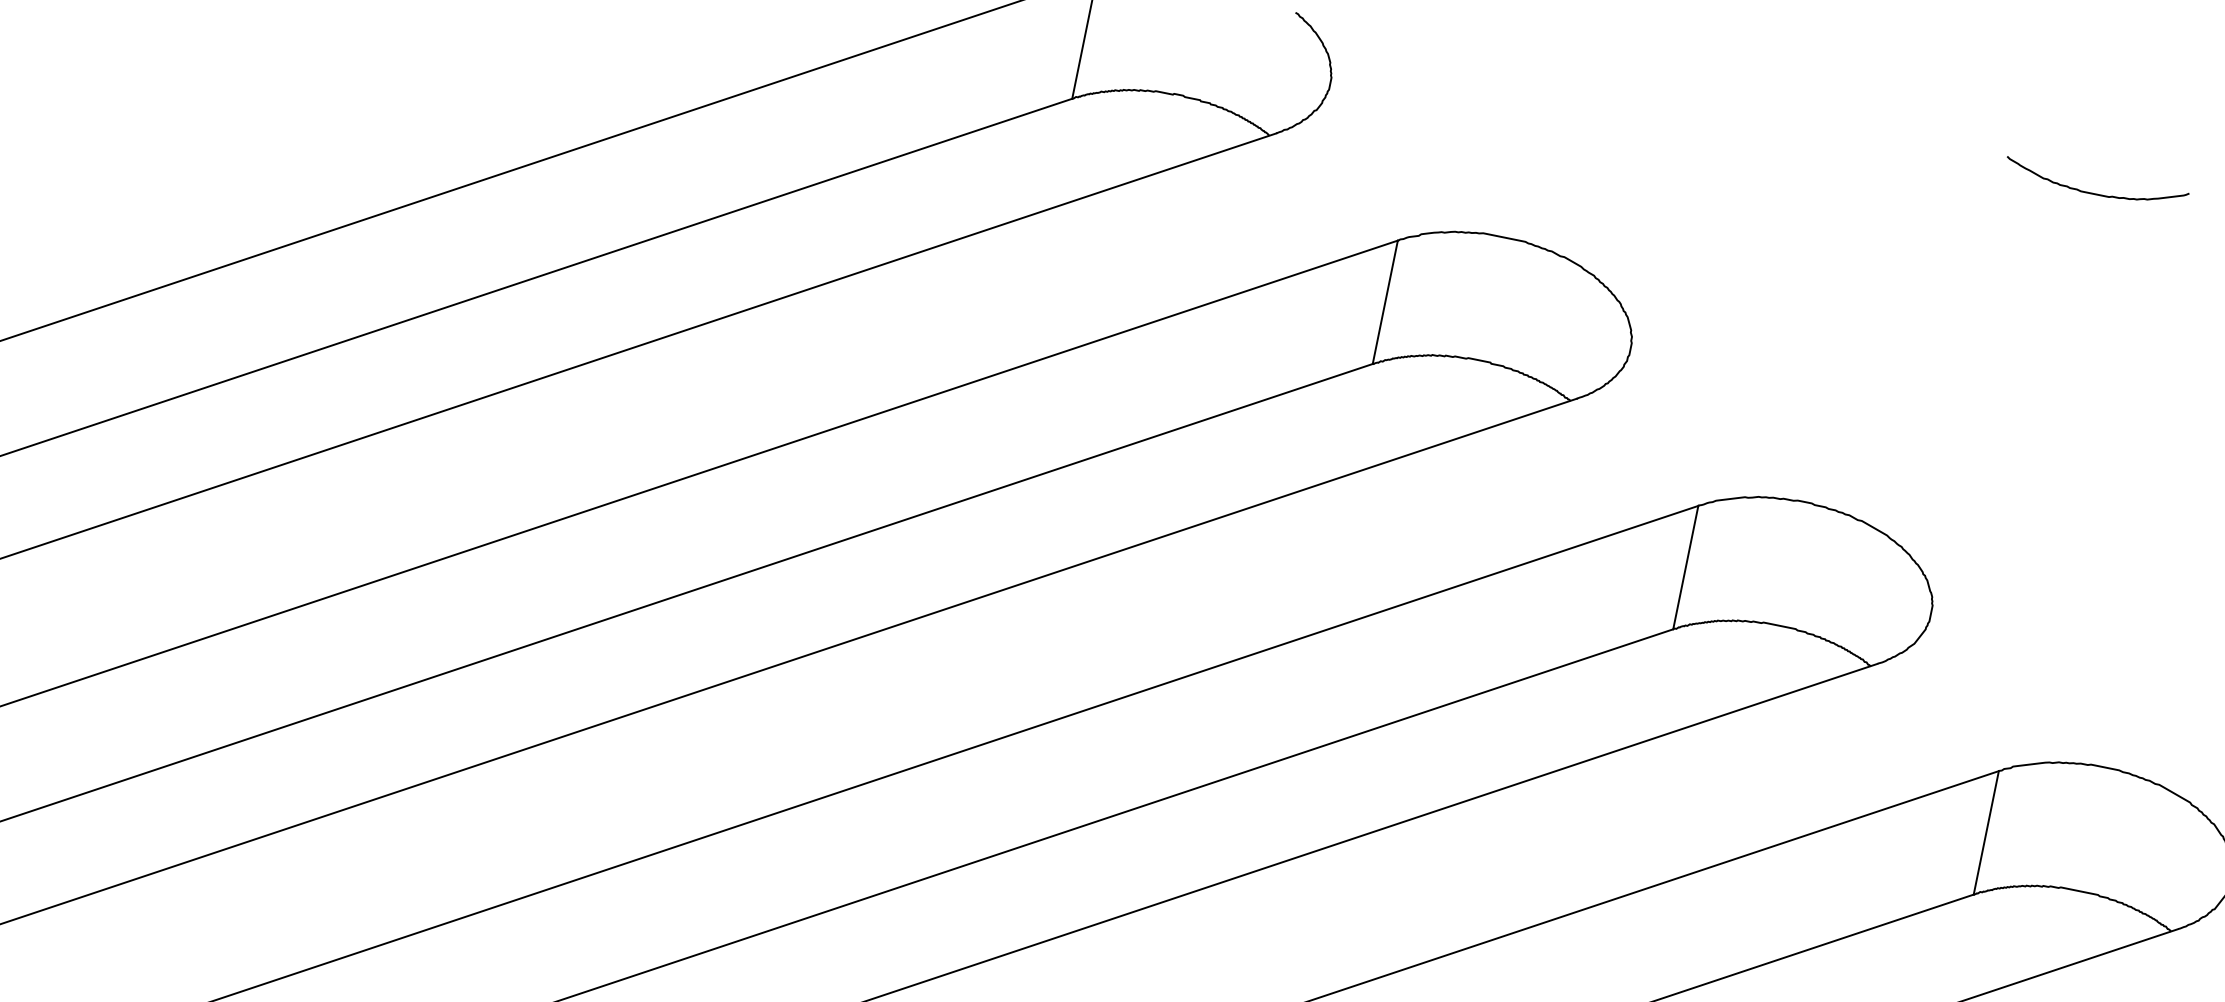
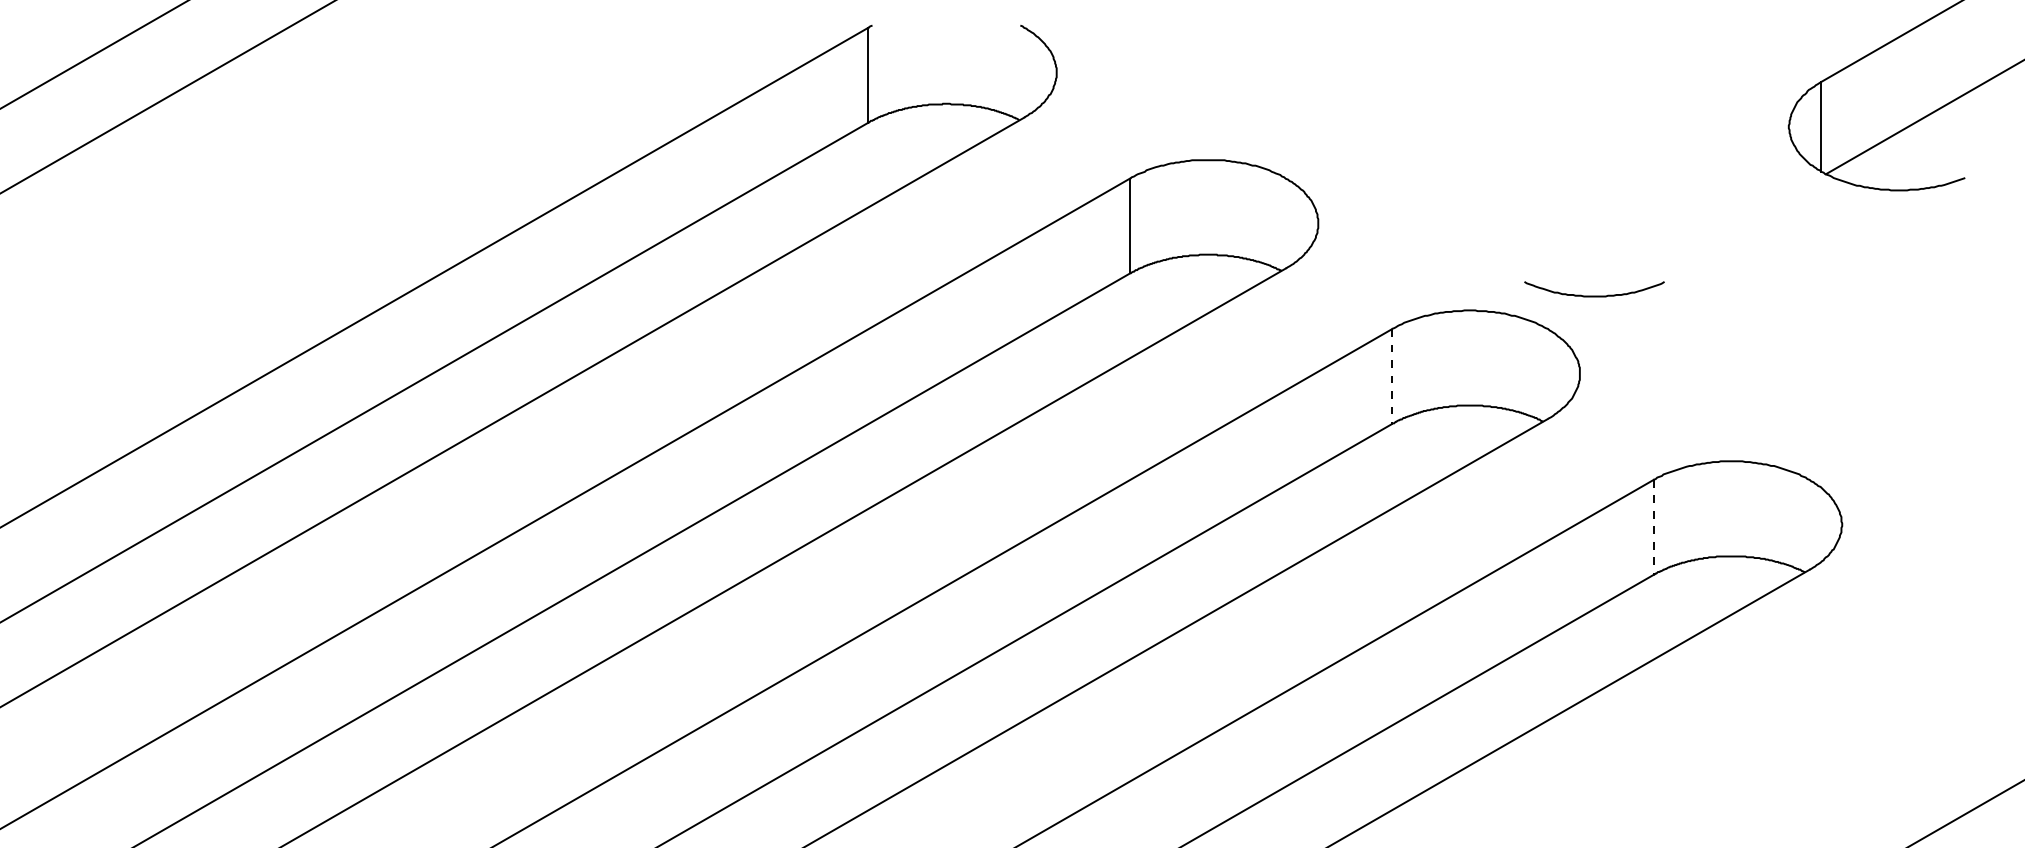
curve: (2094, 192) -> (1594, 295), moved
line: (1685, 568) -> (1391, 377), solid -> dashed
line: (1986, 832) -> (1653, 527), solid -> dashed

